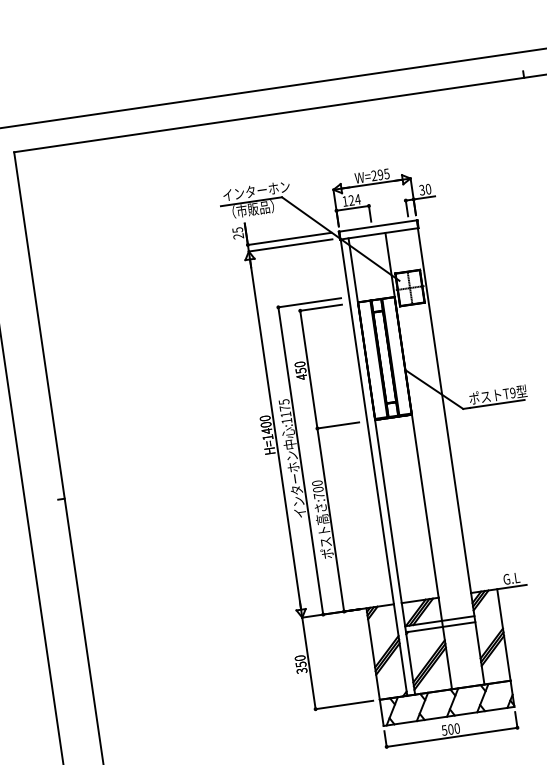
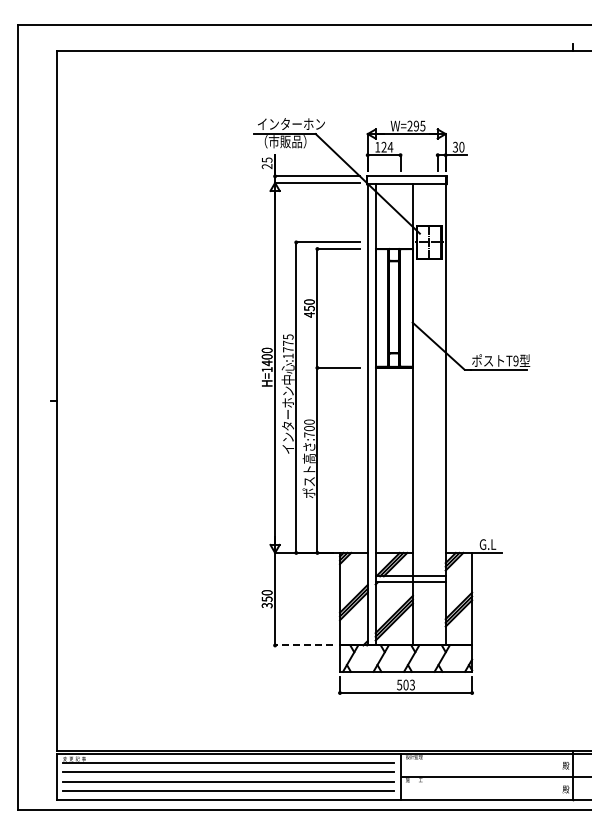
text: (286, 414) -> (288, 349), :1175 -> :1775
line: (343, 705) -> (303, 645), solid -> dashed
text: (457, 728) -> (412, 684), 500 -> 503

